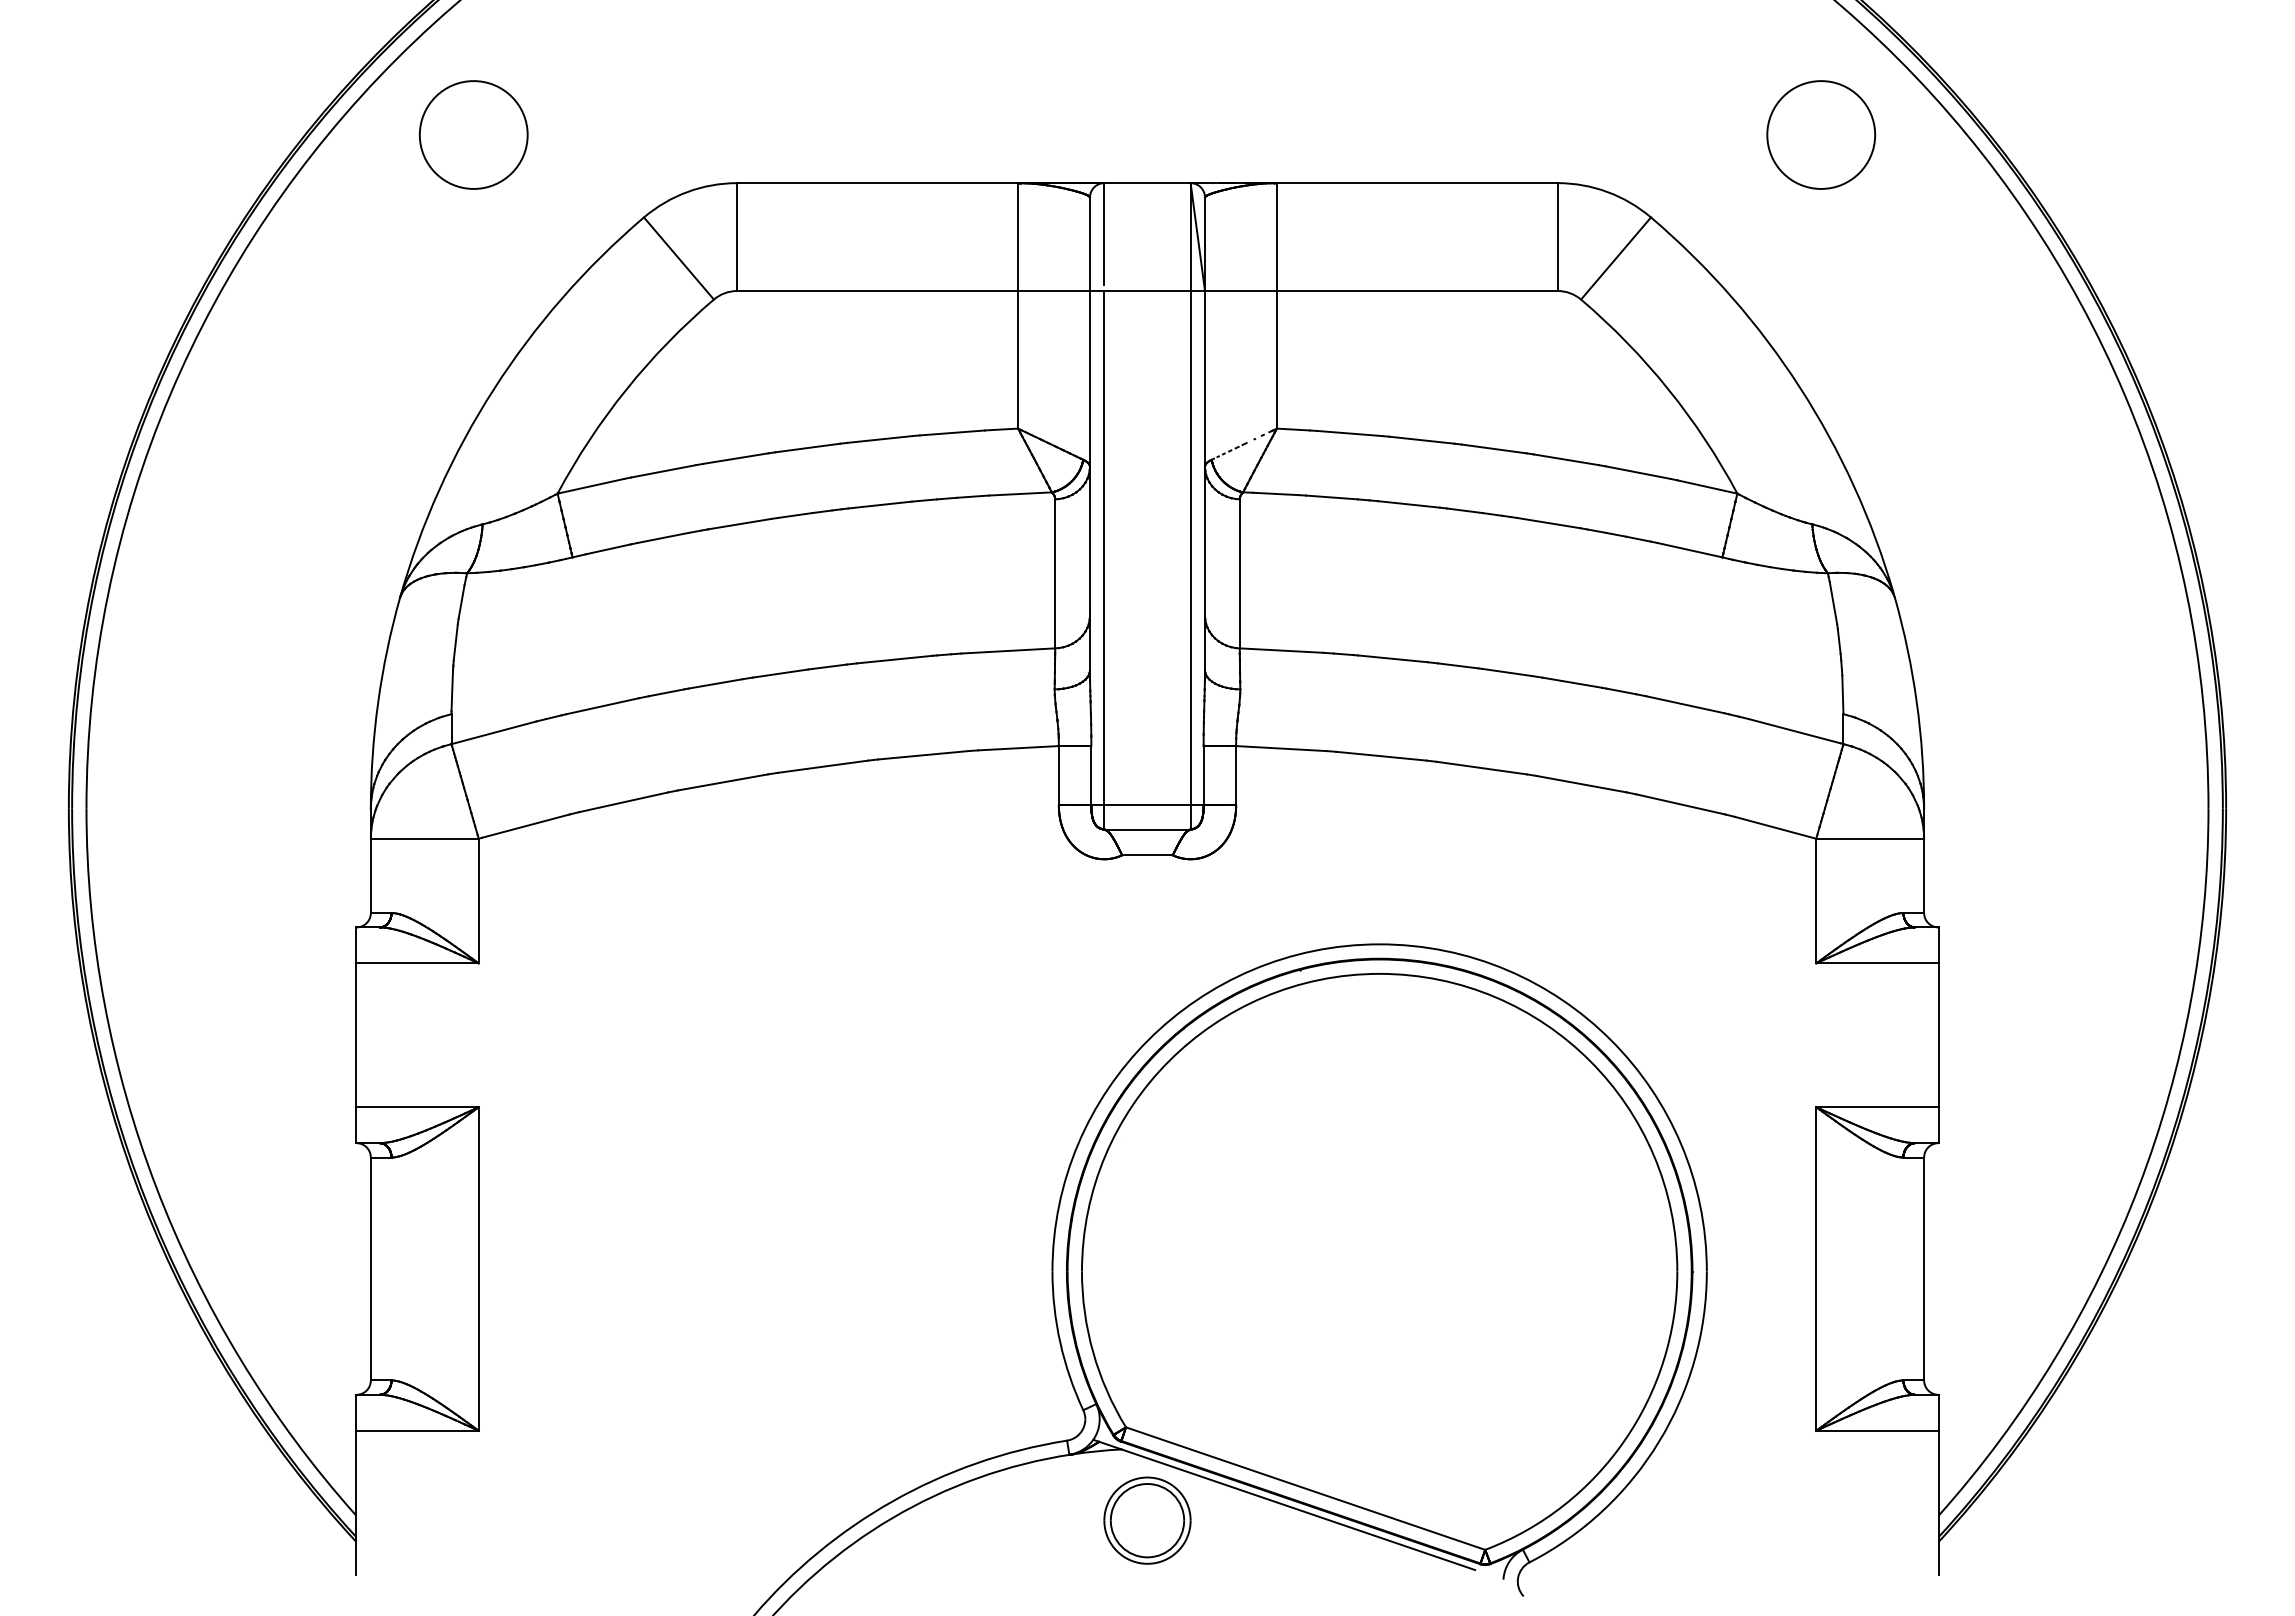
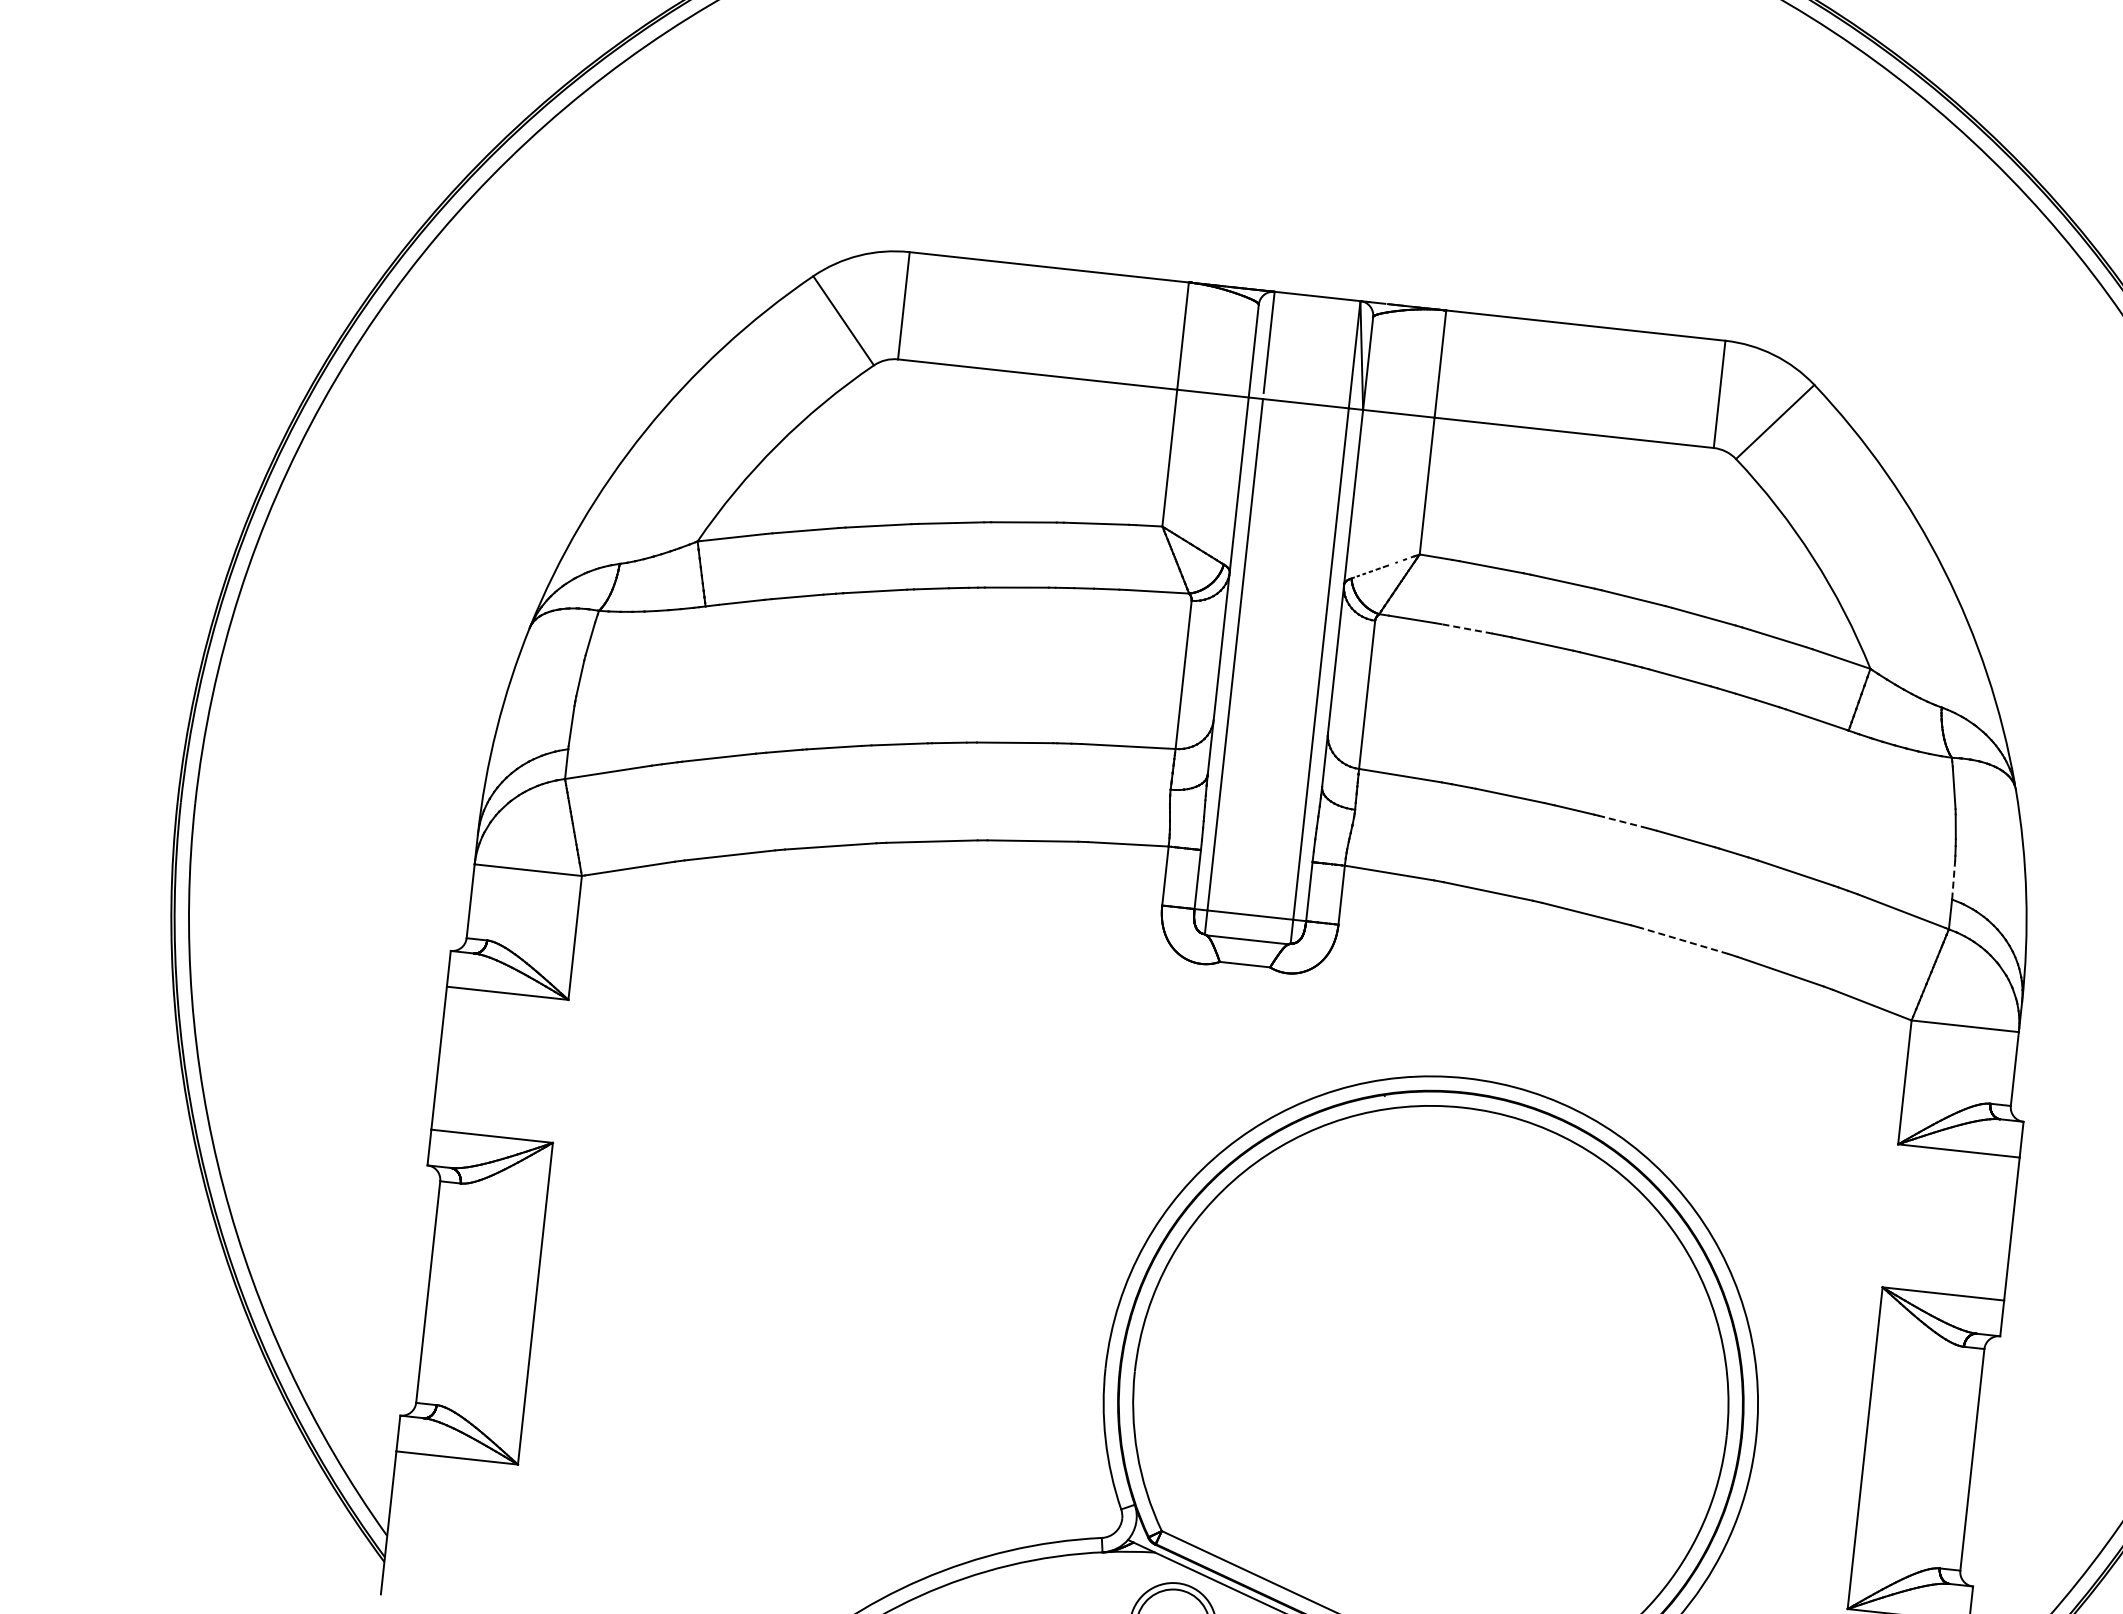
part: (473, 134) -> (652, 175), removed
part: (1821, 134) -> (1992, 320), removed
line: (1331, 497) -> (1466, 628), solid -> dashed
line: (1507, 672) -> (1622, 821), solid -> dashed
line: (1842, 694) -> (1953, 879), solid -> dashed
line: (1581, 784) -> (1684, 941), solid -> dashed

